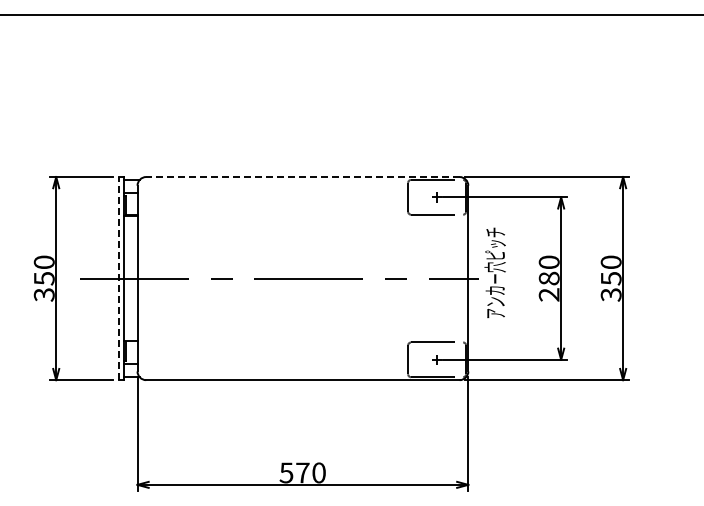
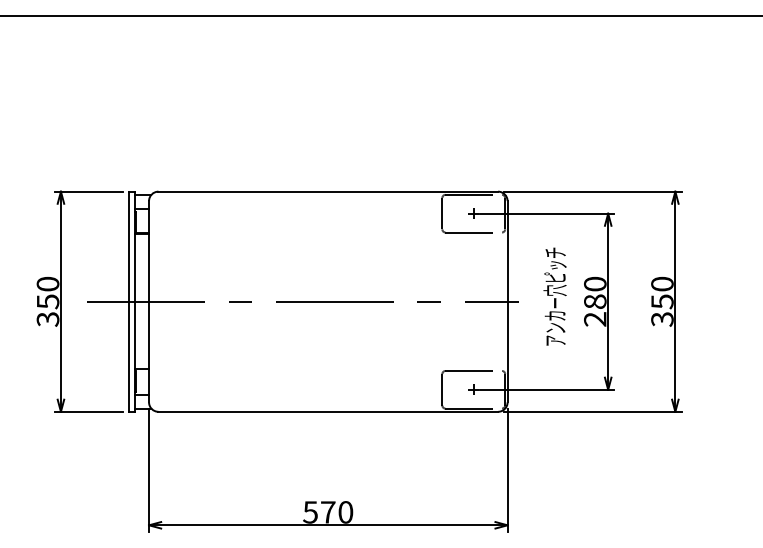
line: (302, 177) -> (327, 192), dashed -> solid
text: (494, 272) -> (554, 296), moved
line: (119, 278) -> (129, 301), dashed -> solid

